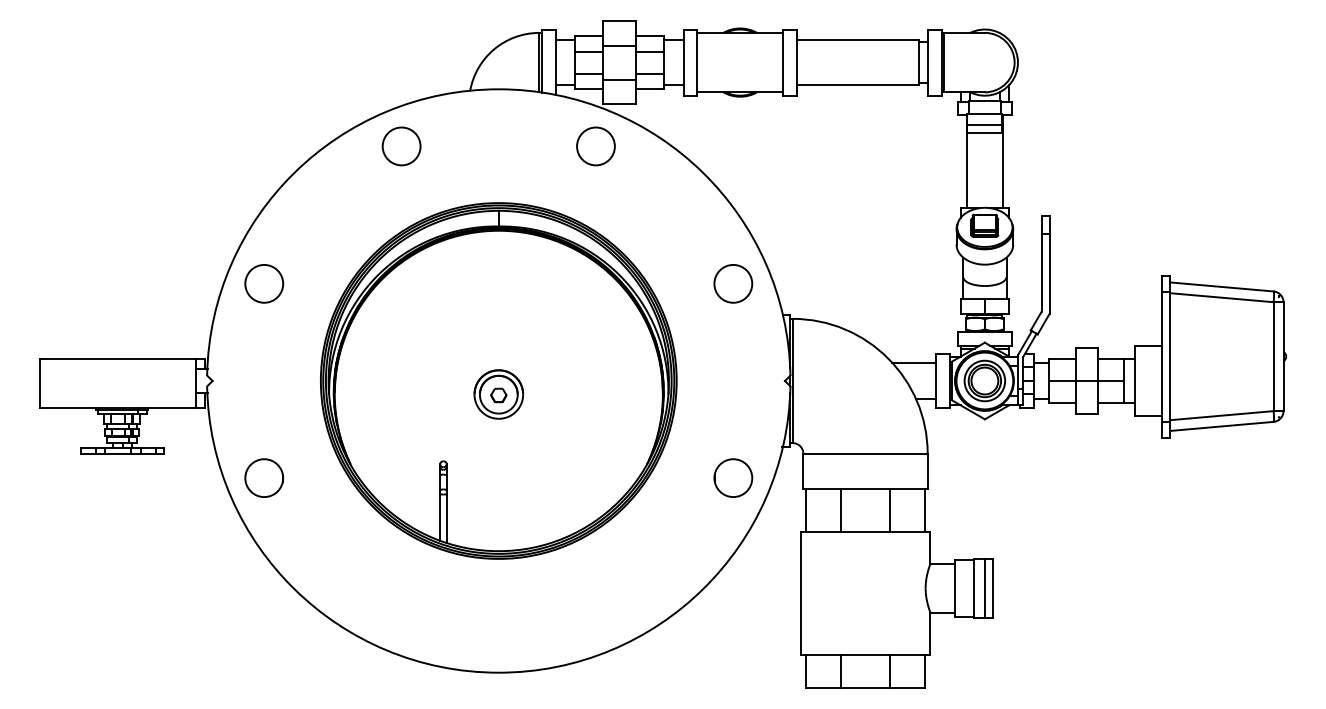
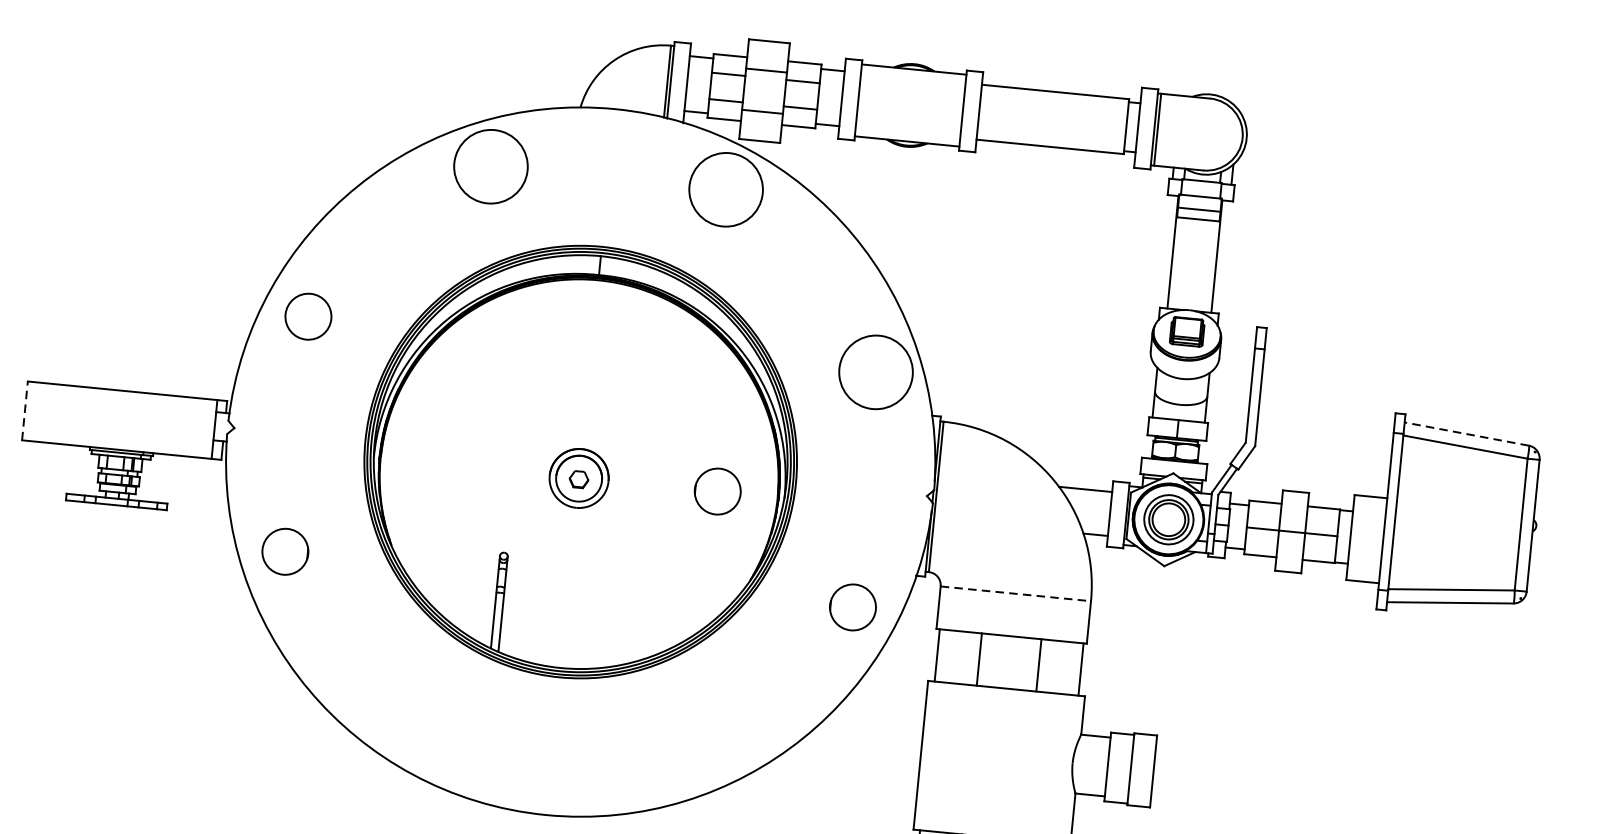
circle: (401, 146) -> (490, 166), size x1.6
circle: (595, 146) -> (725, 189), size x1.6
circle: (733, 283) -> (876, 371), size x1.6
line: (1221, 286) -> (1466, 433), solid -> dashed
line: (39, 383) -> (24, 410), solid -> dashed
part: (613, 393) -> (718, 490), added
line: (866, 453) -> (1017, 593), solid -> dashed
line: (984, 587) -> (1143, 769), removed

